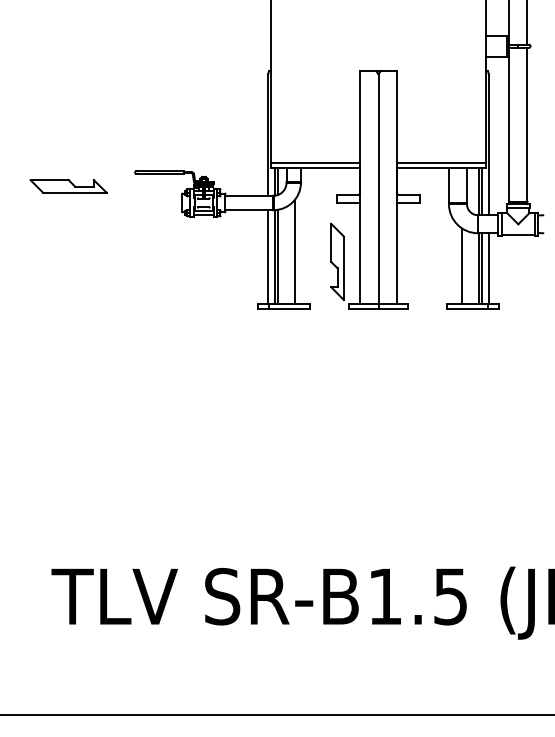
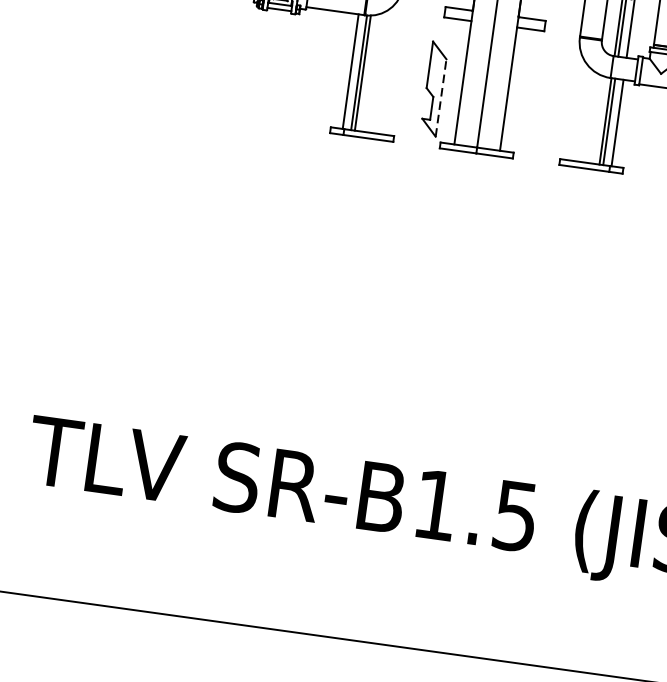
line: (294, 252) -> (383, 70), removed
line: (462, 266) -> (585, 115), removed
line: (343, 268) -> (440, 98), solid -> dashed

